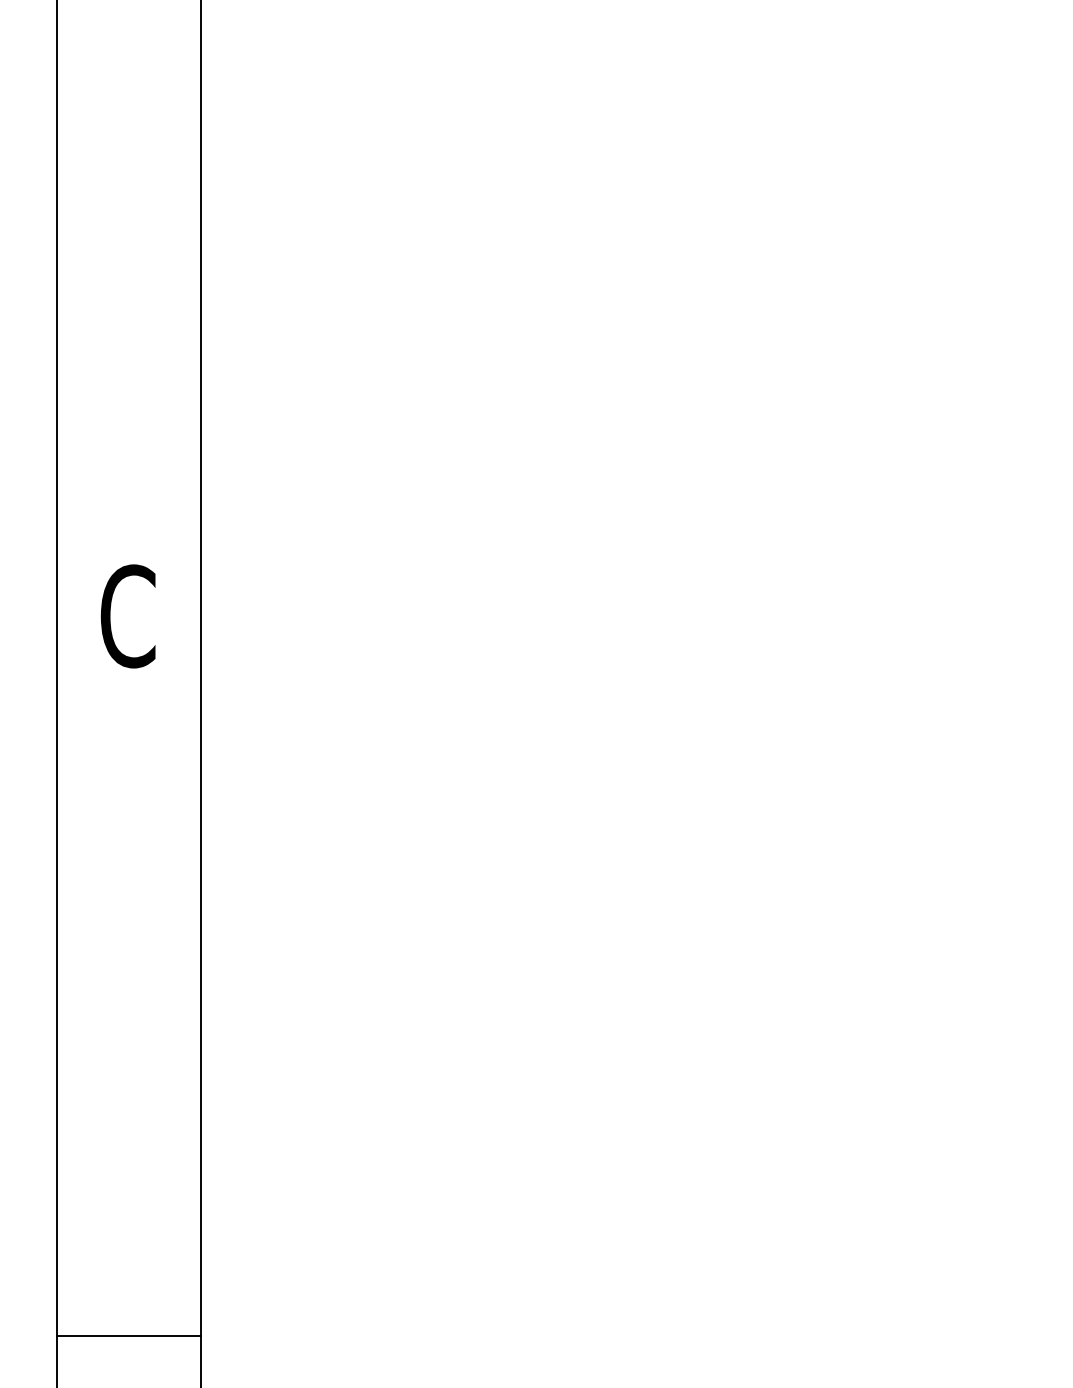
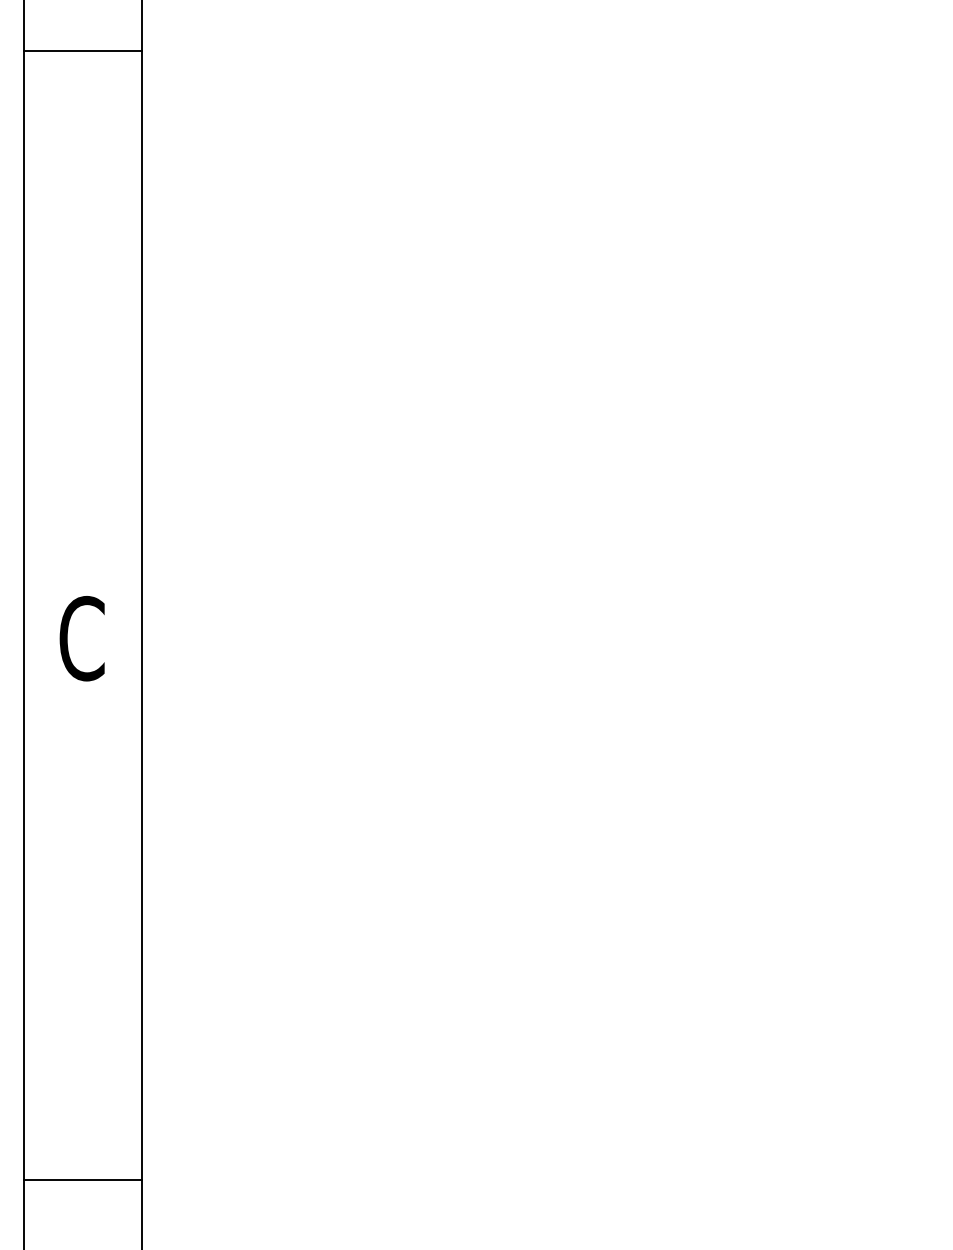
line: (128, 1336) -> (82, 1180), moved

